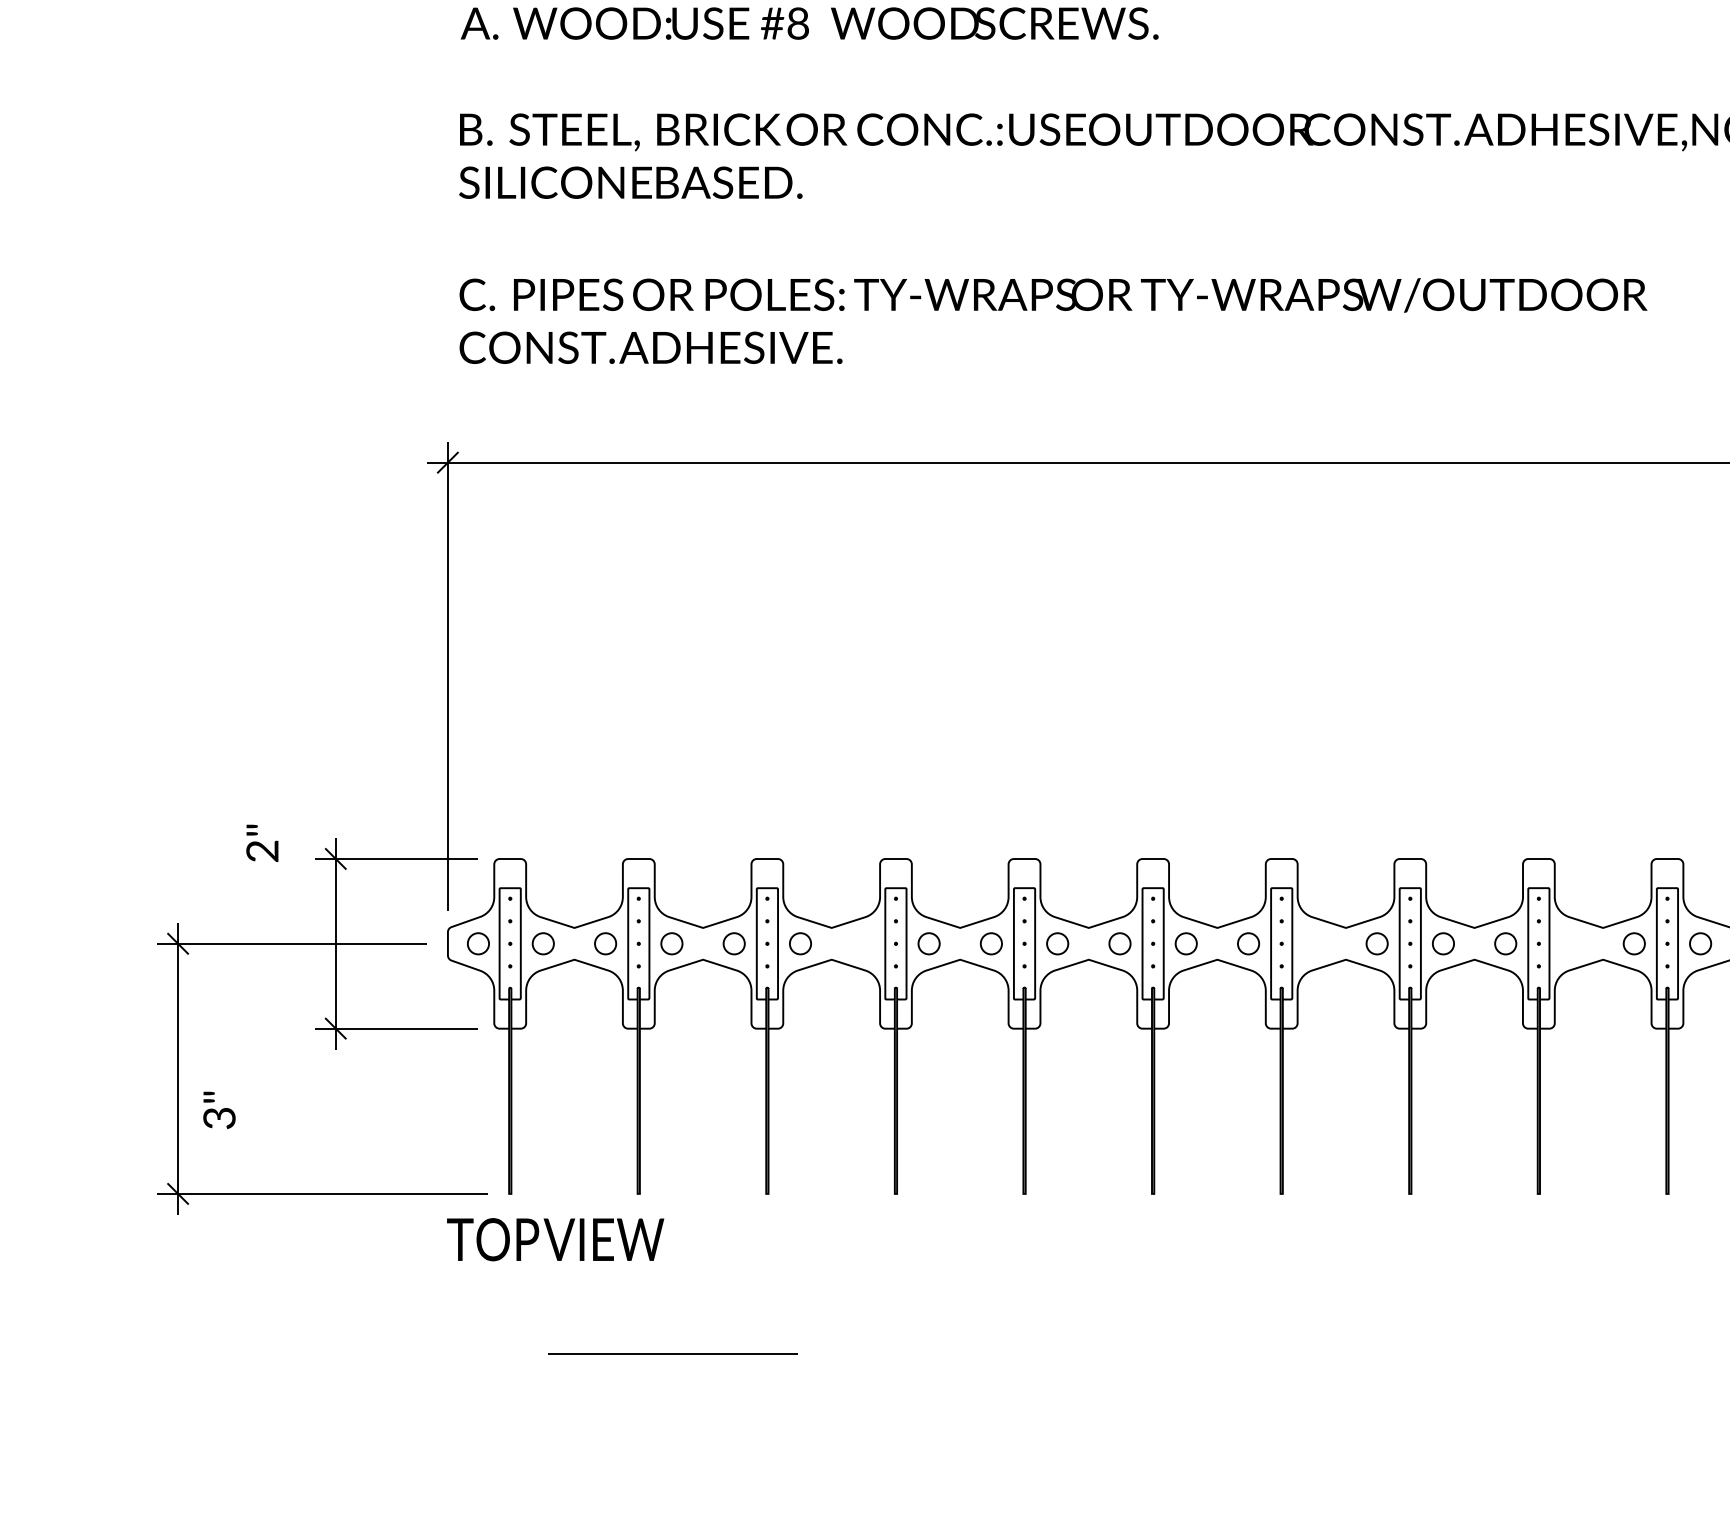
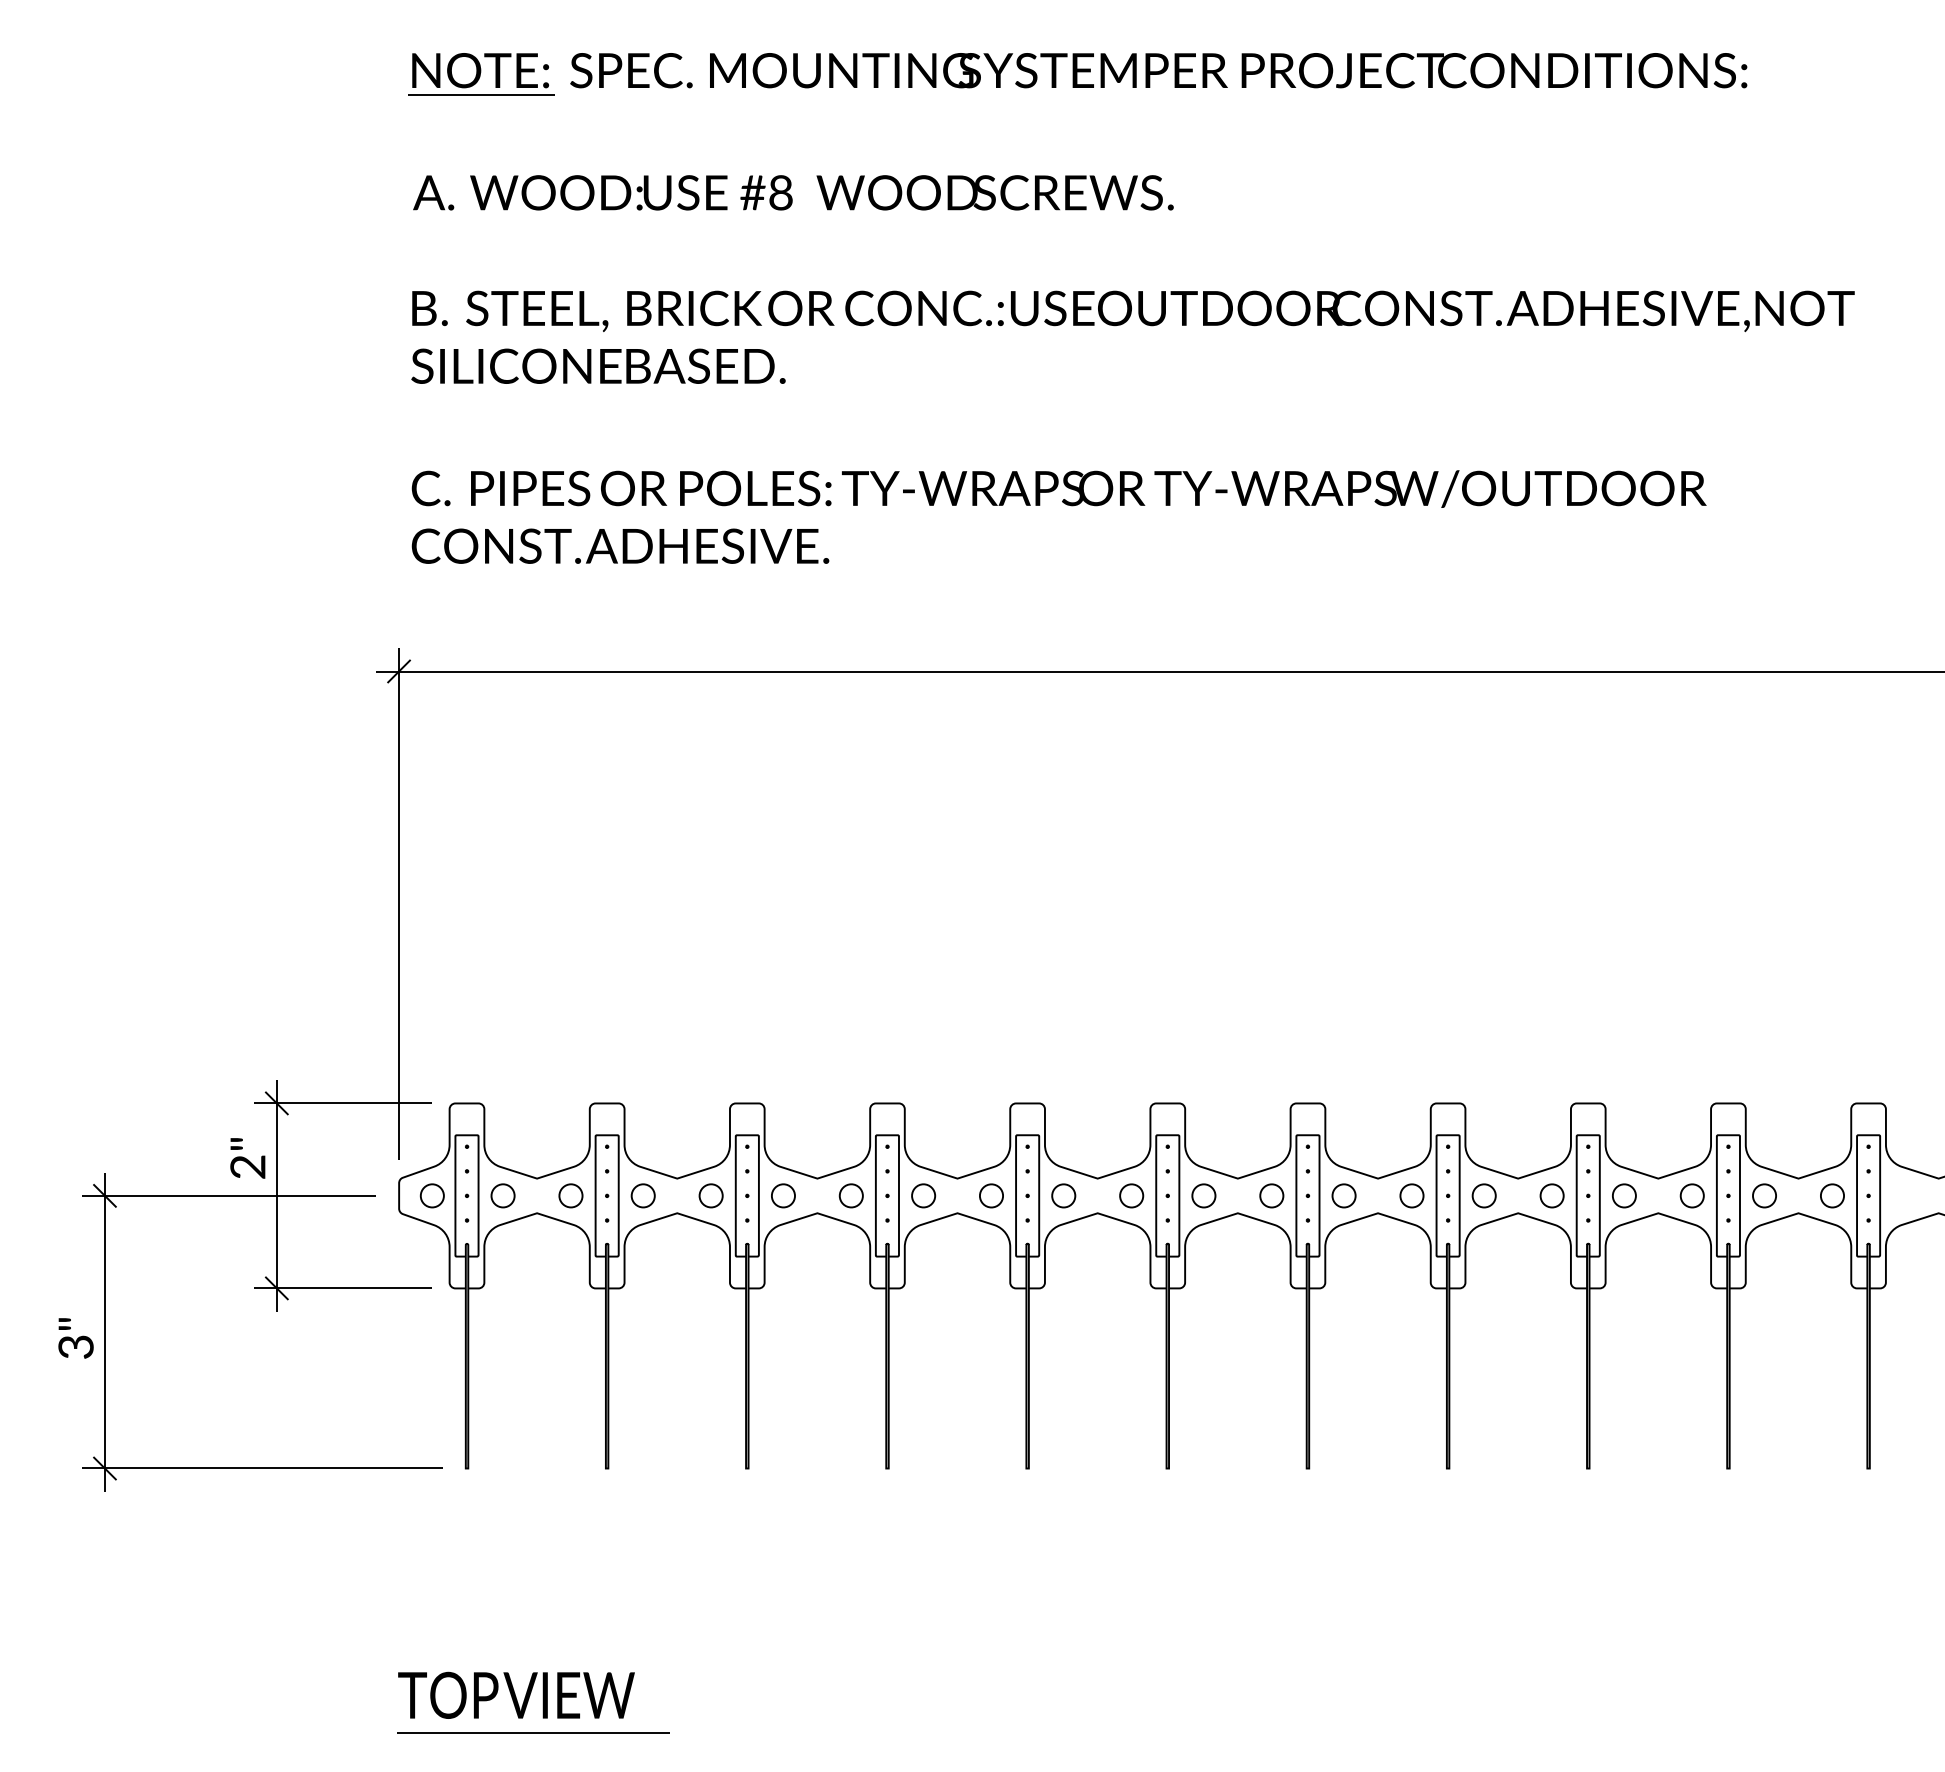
text: (262, 843) -> (247, 1158), moved
part: (862, 943) -> (850, 1195), added
part: (1314, 943) -> (1343, 1195), added
part: (1572, 943) -> (1624, 1195), added
text: (218, 1110) -> (75, 1338), moved
text: (555, 1238) -> (516, 1694), moved
line: (673, 1353) -> (533, 1732), moved

